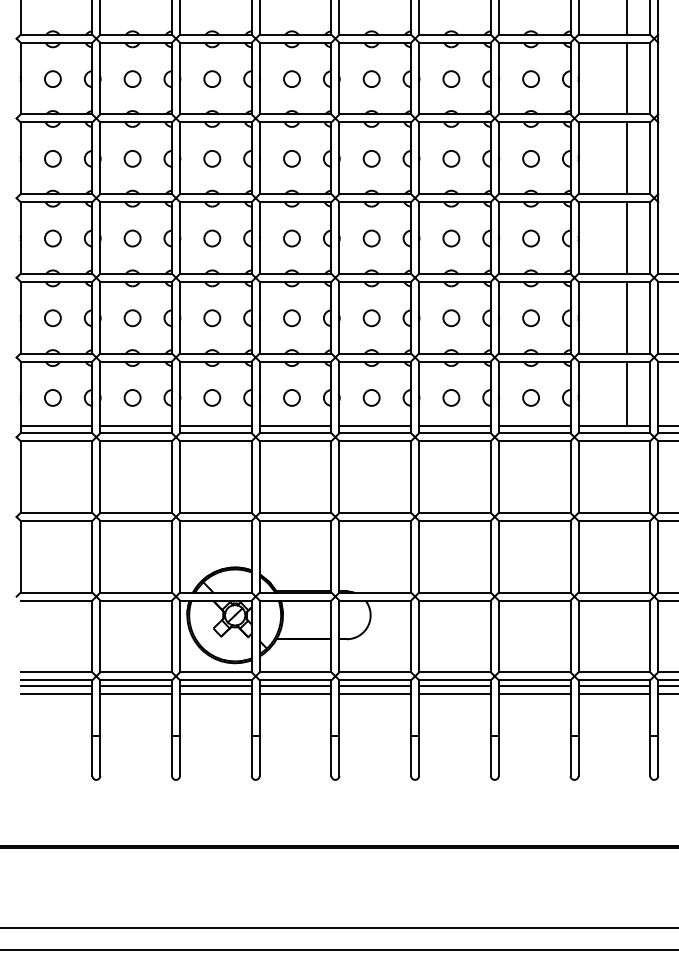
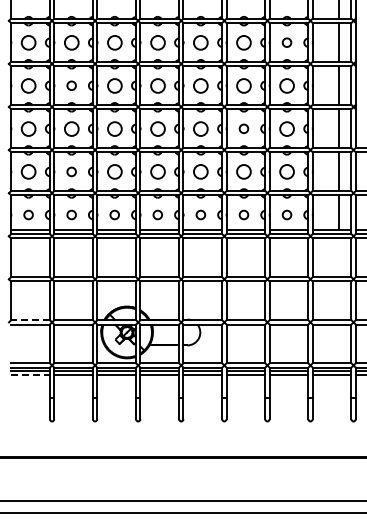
circle: (52, 78) -> (28, 42), size x1.6
circle: (132, 78) -> (71, 42), size x1.6
circle: (211, 78) -> (114, 42), size x1.6
circle: (291, 78) -> (157, 42), size x1.6
circle: (370, 78) -> (200, 42), size x1.6
circle: (450, 78) -> (243, 42), size x1.6
circle: (52, 158) -> (28, 85), size x1.6
circle: (211, 158) -> (114, 85), size x1.6
circle: (291, 158) -> (157, 85), size x1.6
circle: (370, 158) -> (200, 85), size x1.6
circle: (450, 158) -> (243, 85), size x1.6
circle: (530, 158) -> (286, 85), size x1.6
circle: (52, 237) -> (28, 128), size x1.6
circle: (132, 237) -> (71, 128), size x1.6
circle: (211, 237) -> (114, 128), size x1.6
circle: (291, 237) -> (157, 128), size x1.6
circle: (370, 237) -> (200, 128), size x1.6
circle: (530, 237) -> (286, 128), size x1.6
circle: (52, 317) -> (28, 171), size x1.6
circle: (211, 317) -> (114, 171), size x1.6
circle: (291, 317) -> (157, 171), size x1.6
circle: (370, 317) -> (200, 171), size x1.6
circle: (450, 317) -> (243, 171), size x1.6
circle: (530, 317) -> (286, 171), size x1.6
line: (56, 593) -> (30, 320), solid -> dashed
line: (58, 694) -> (31, 375), solid -> dashed

